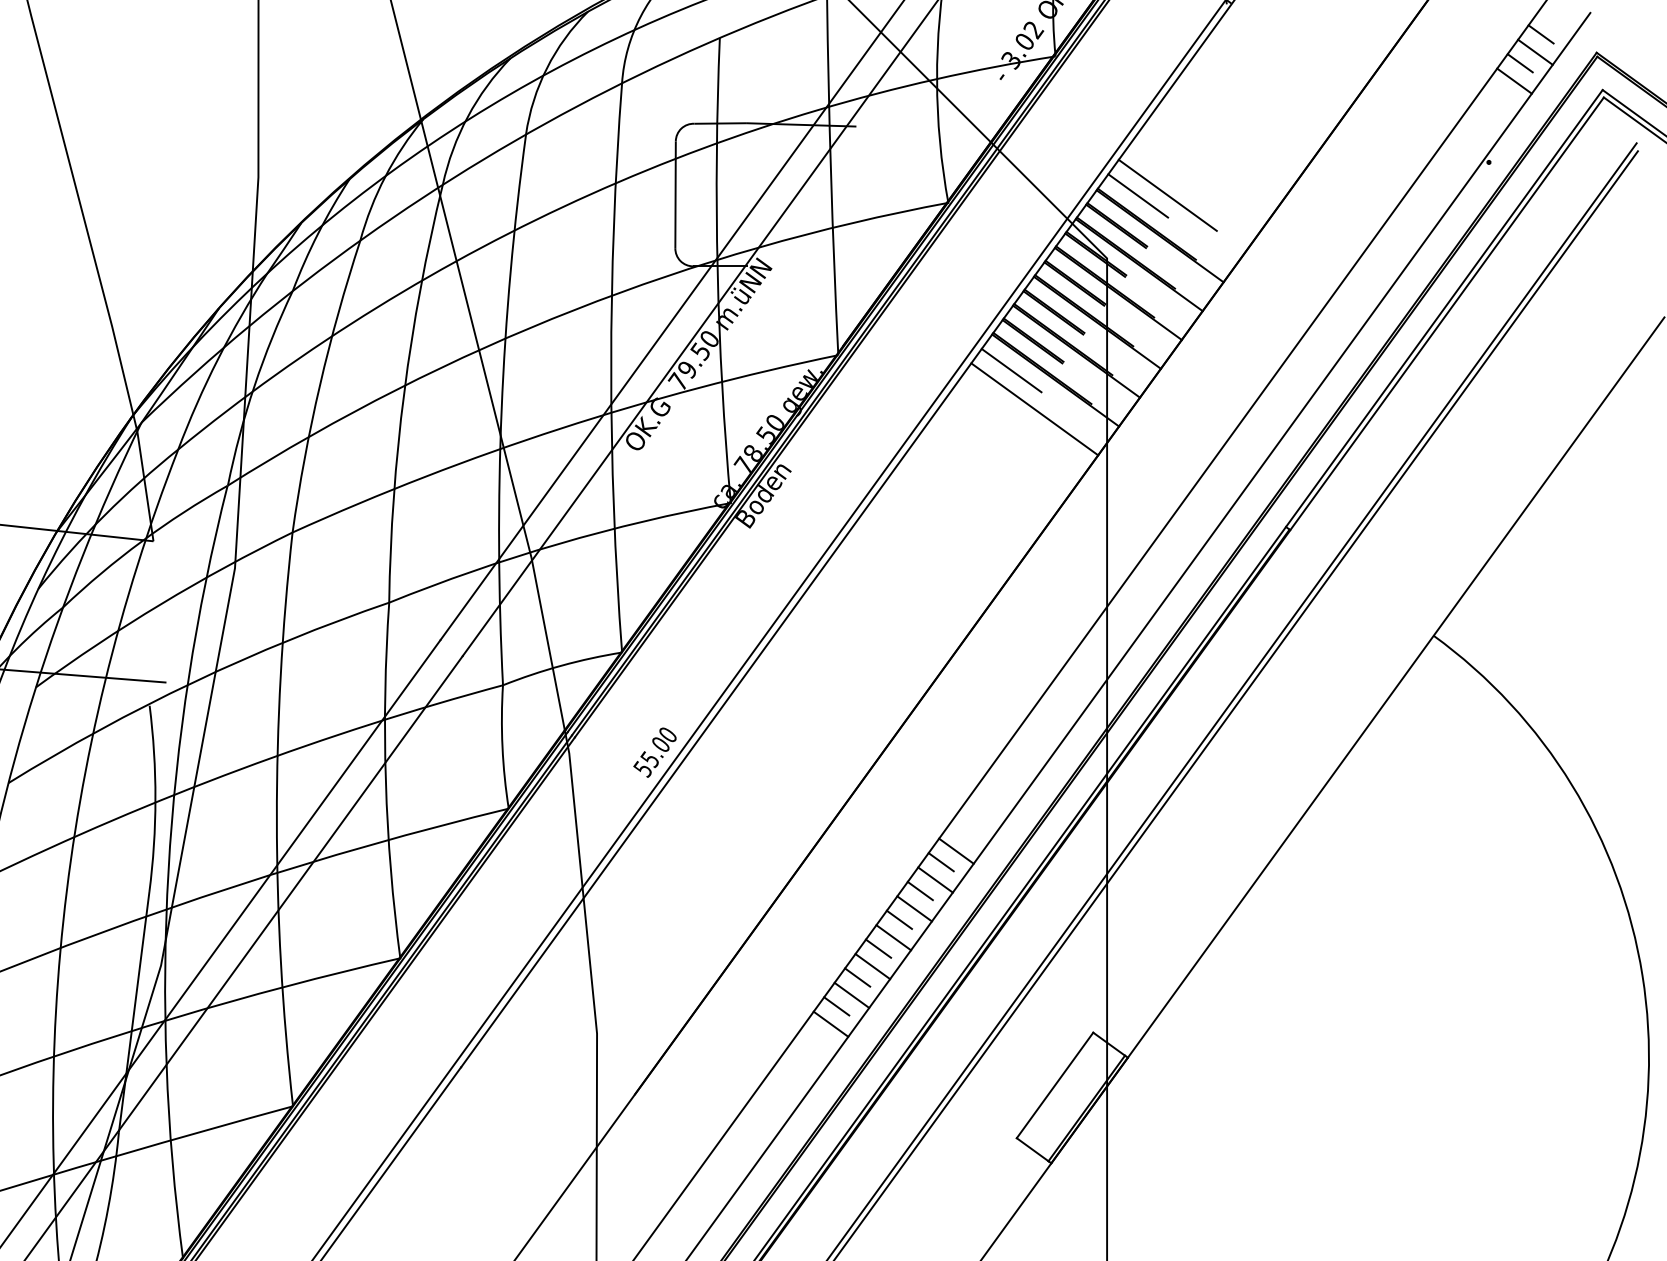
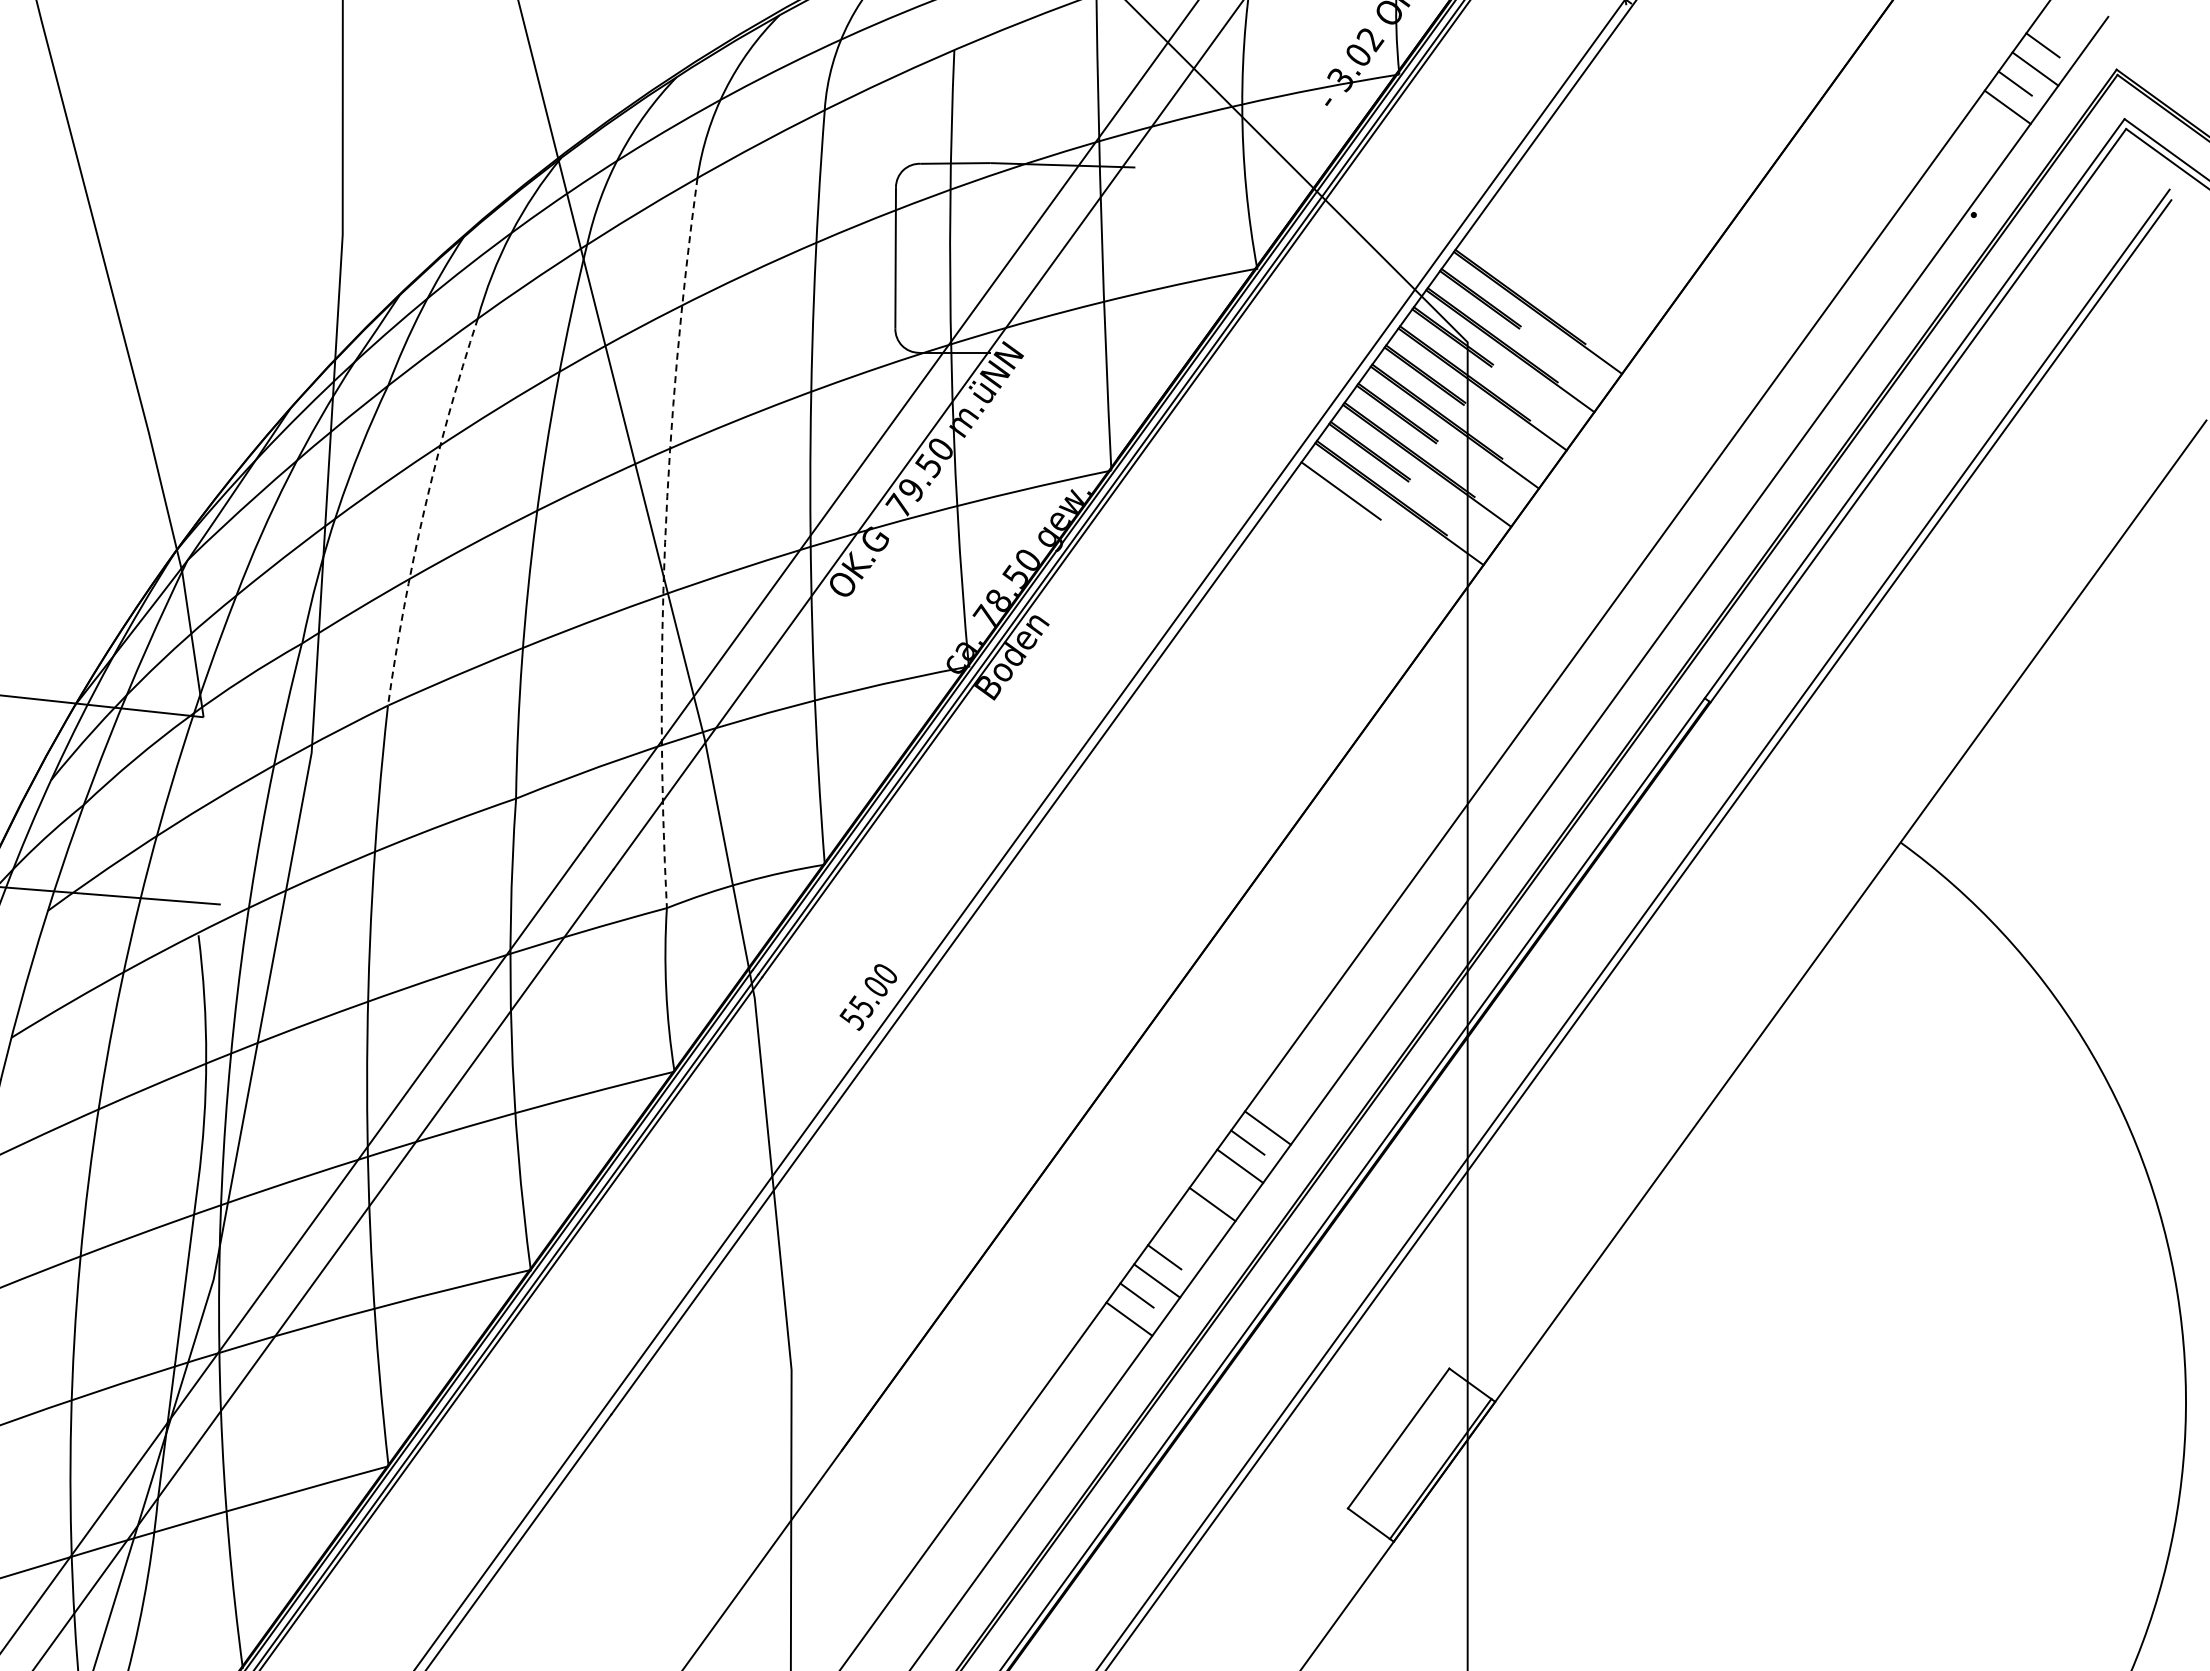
line: (1137, 195) -> (1508, 259), removed
line: (1168, 195) -> (1548, 258), removed
arc: (320, 385) -> (424, 510), solid -> dashed
arc: (501, 409) -> (665, 542), solid -> dashed
line: (1034, 409) -> (1371, 542), removed
line: (919, 890) -> (1219, 1180), removed
line: (899, 920) -> (1192, 1219), removed
line: (893, 937) -> (1184, 1242), removed
line: (836, 1006) -> (1108, 1333), removed
line: (830, 1024) -> (1101, 1357), removed

